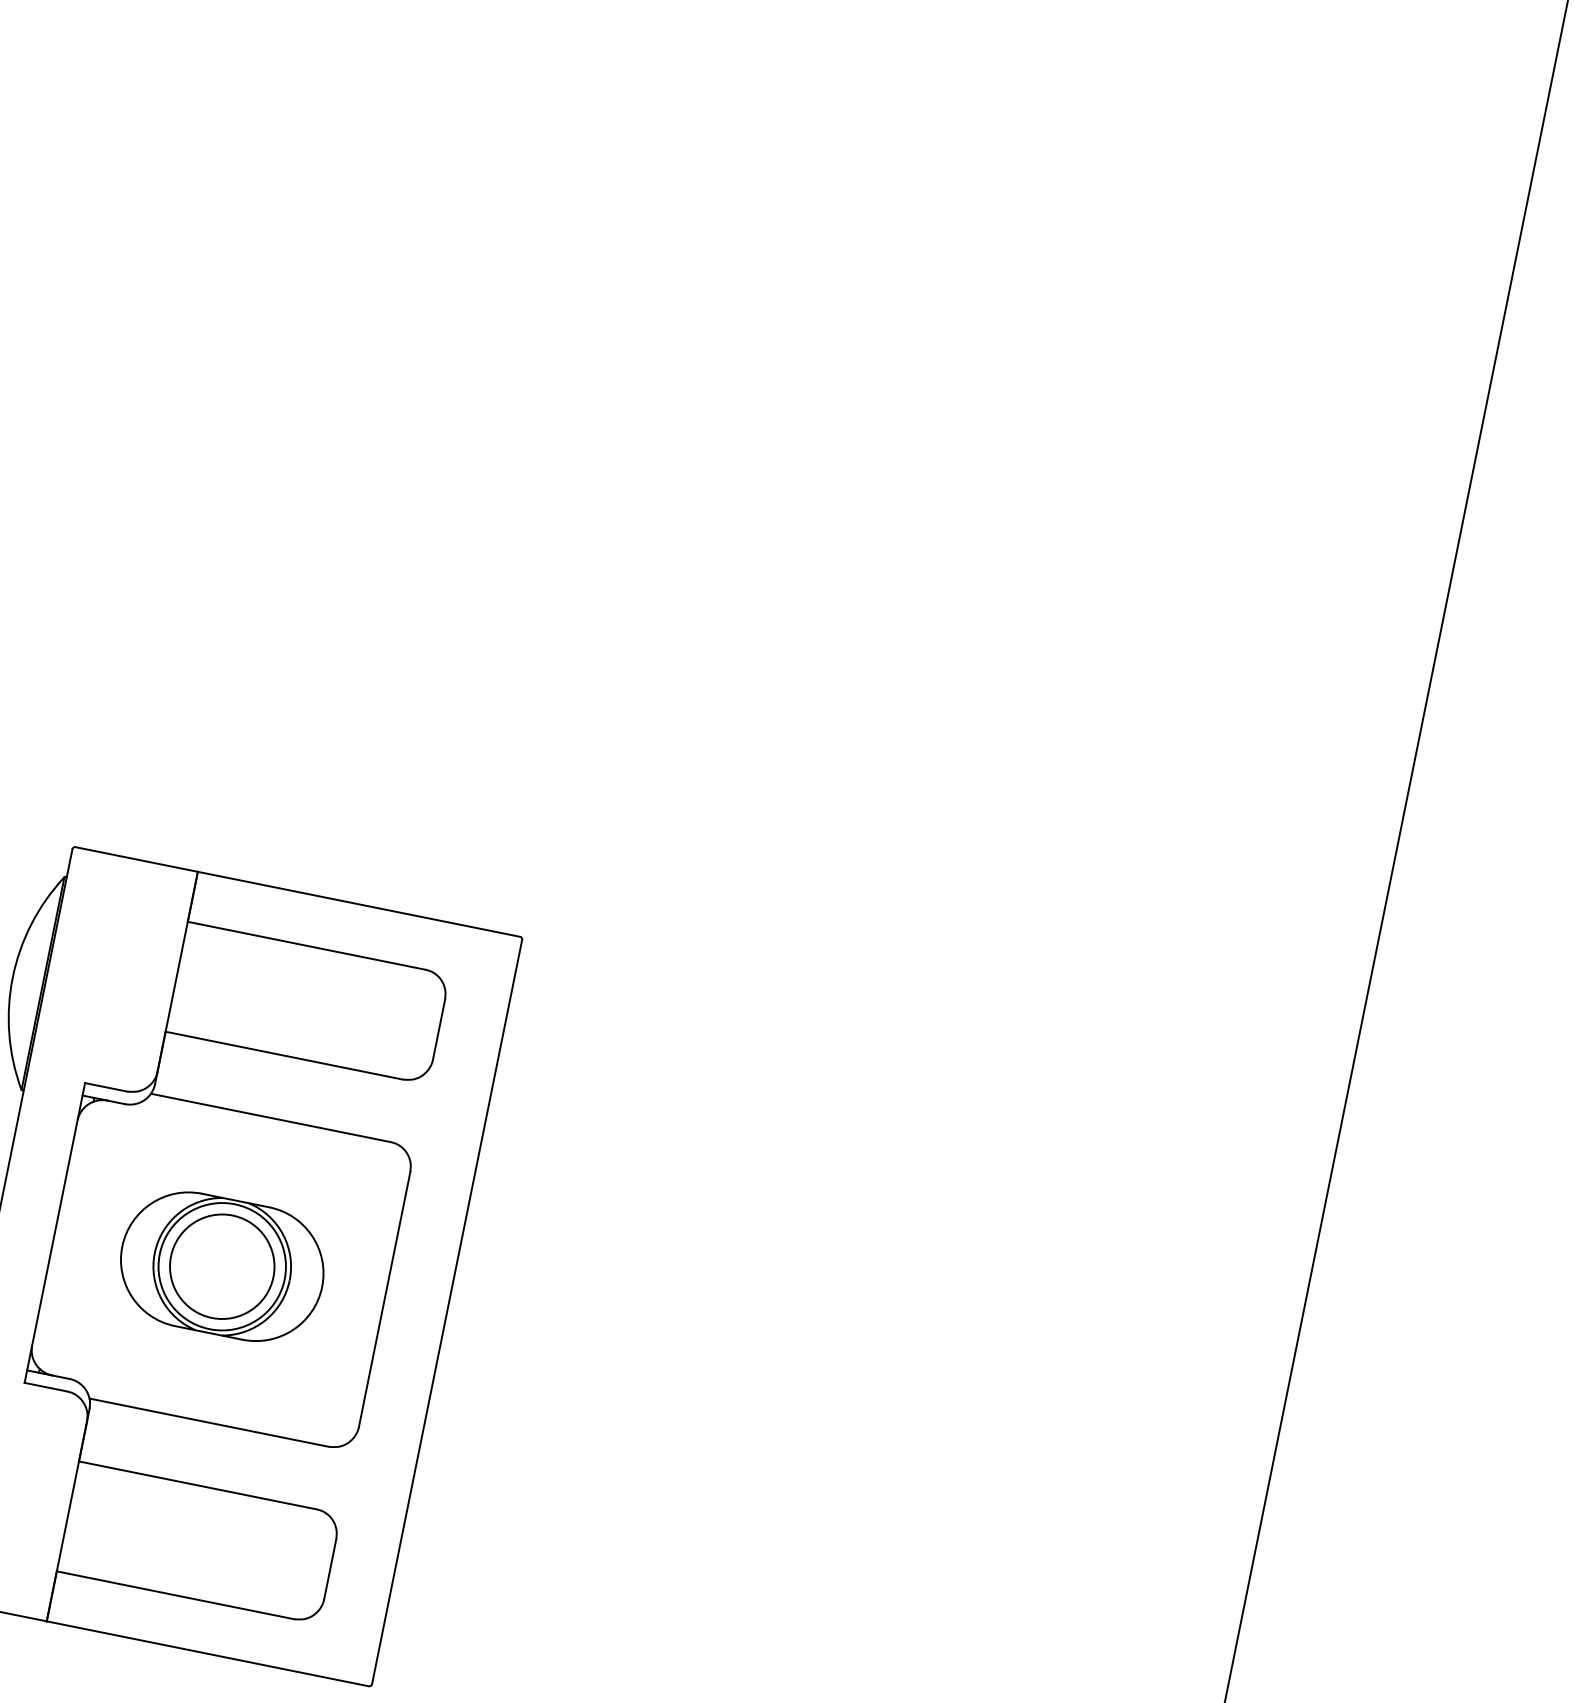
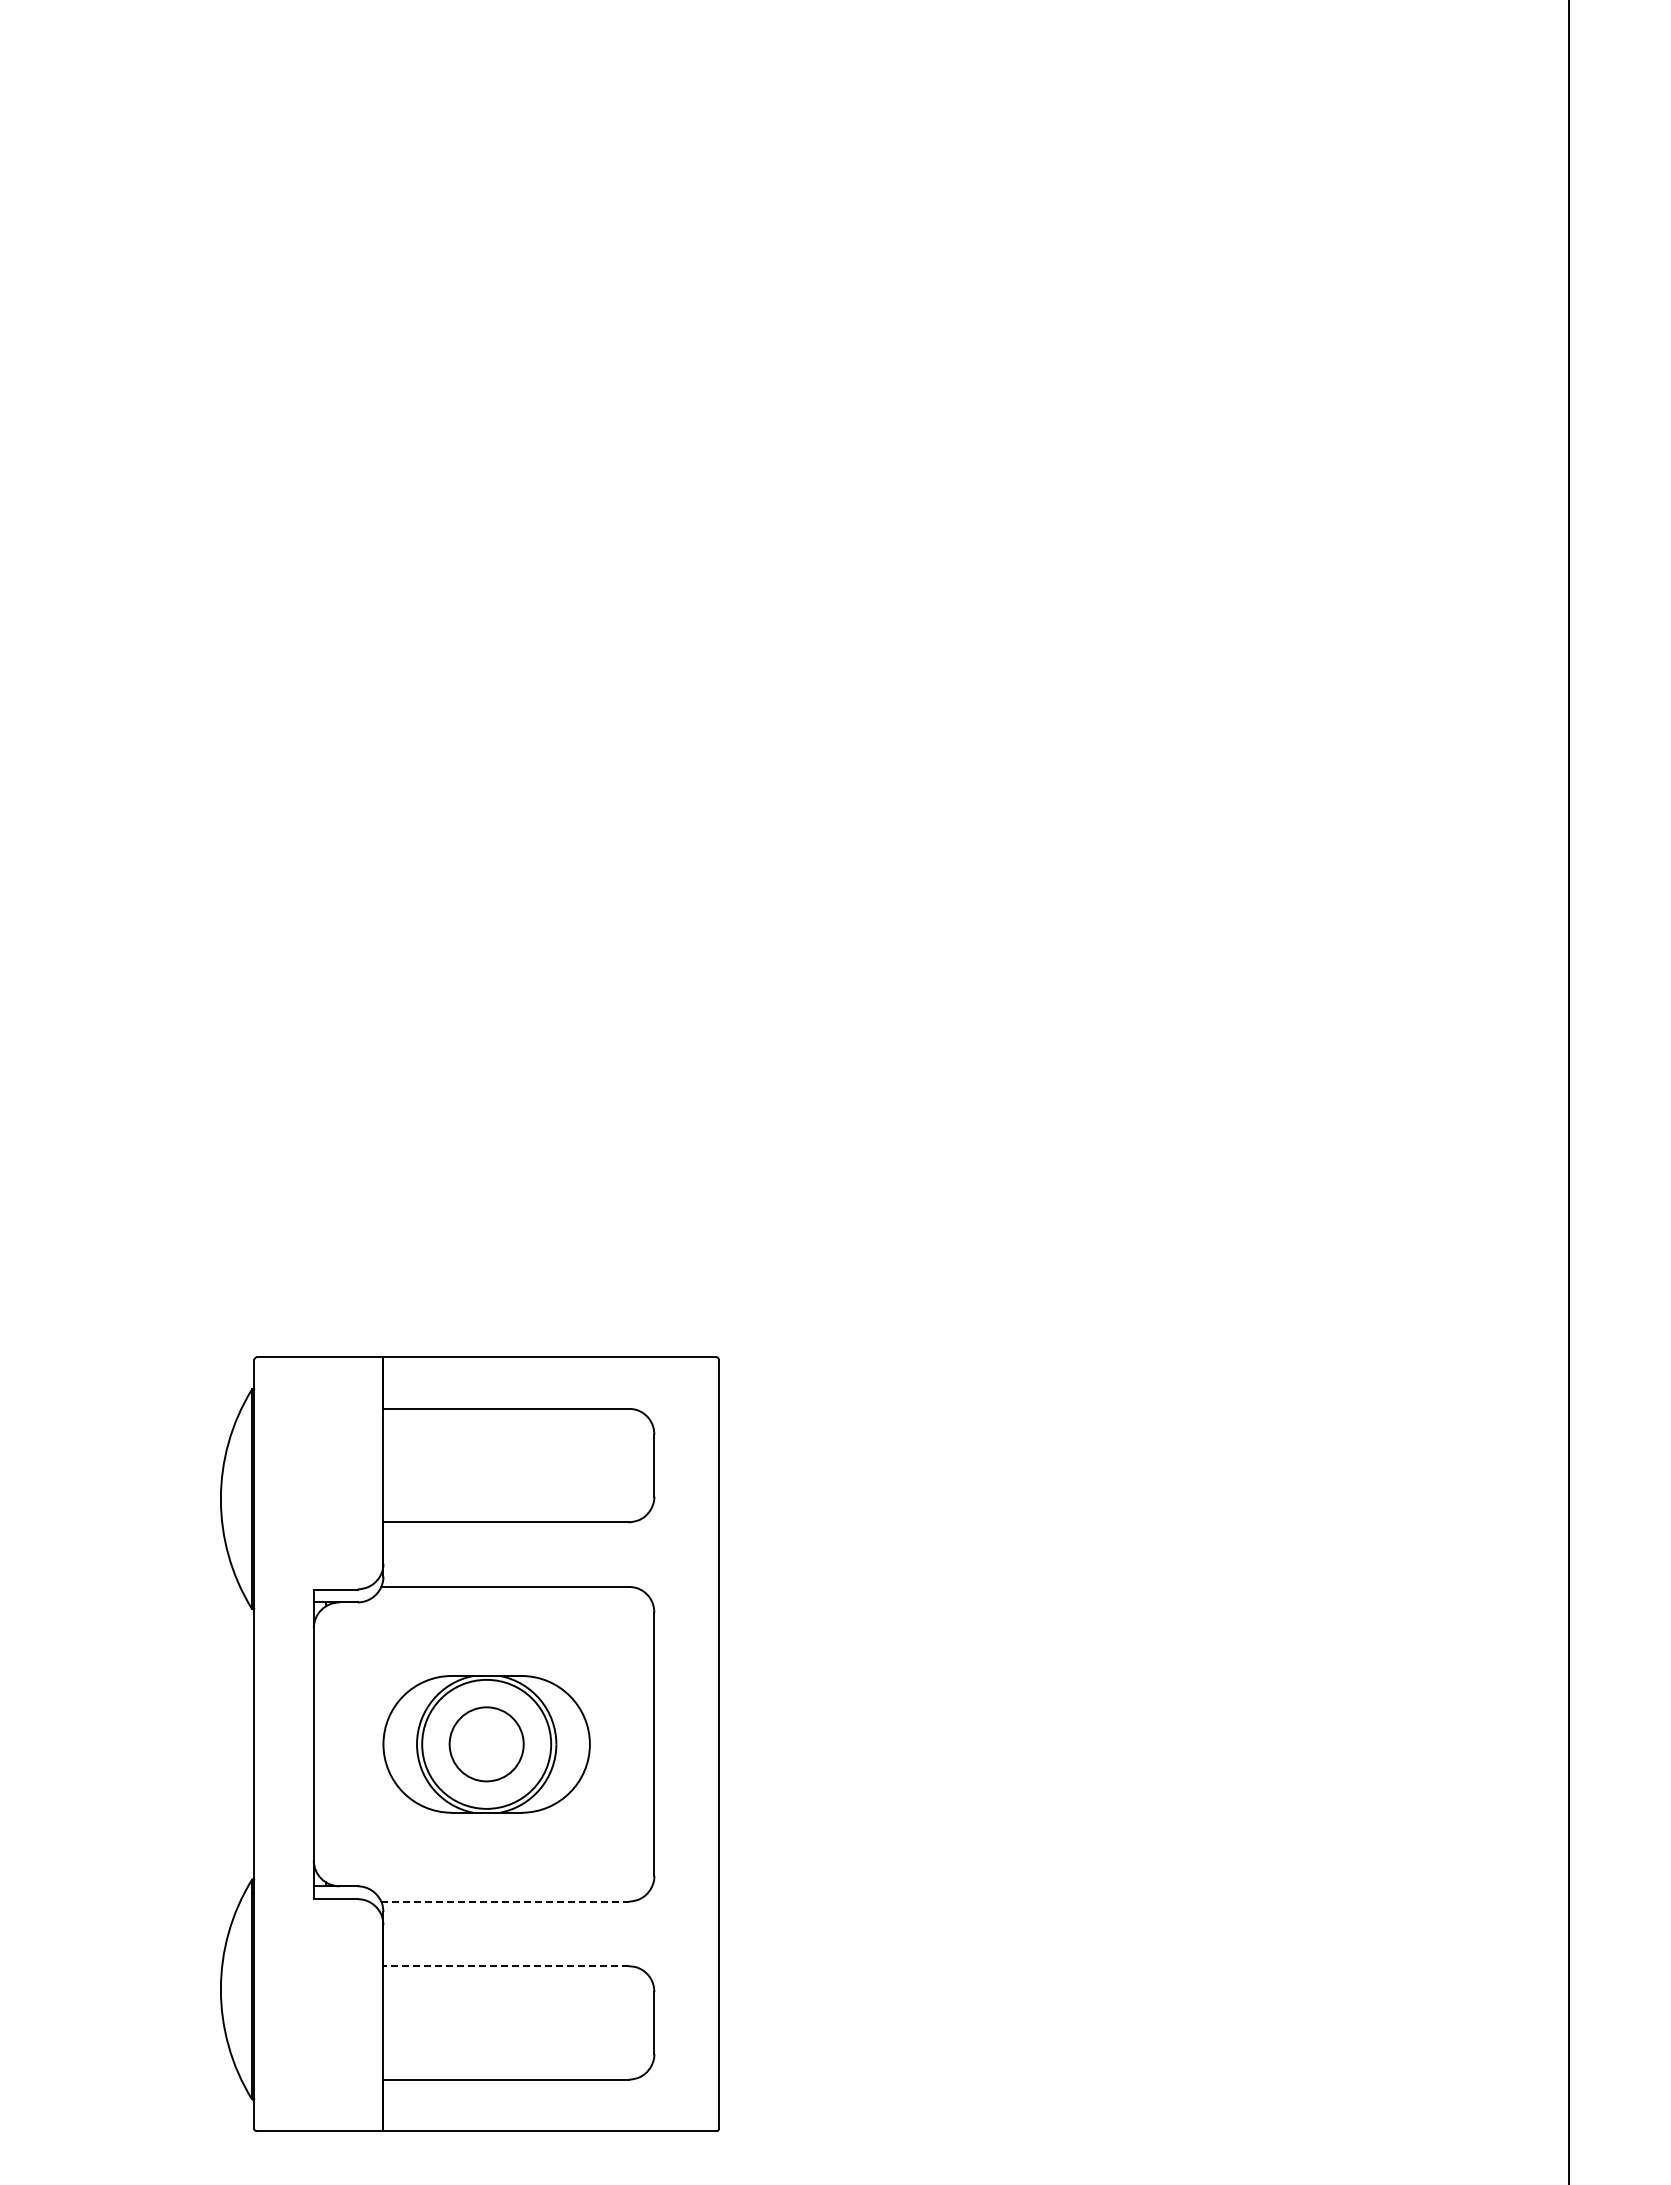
circle: (222, 1266) -> (486, 1744), size x0.7
line: (209, 1422) -> (505, 1901), solid -> dashed
line: (198, 1485) -> (506, 1966), solid -> dashed

